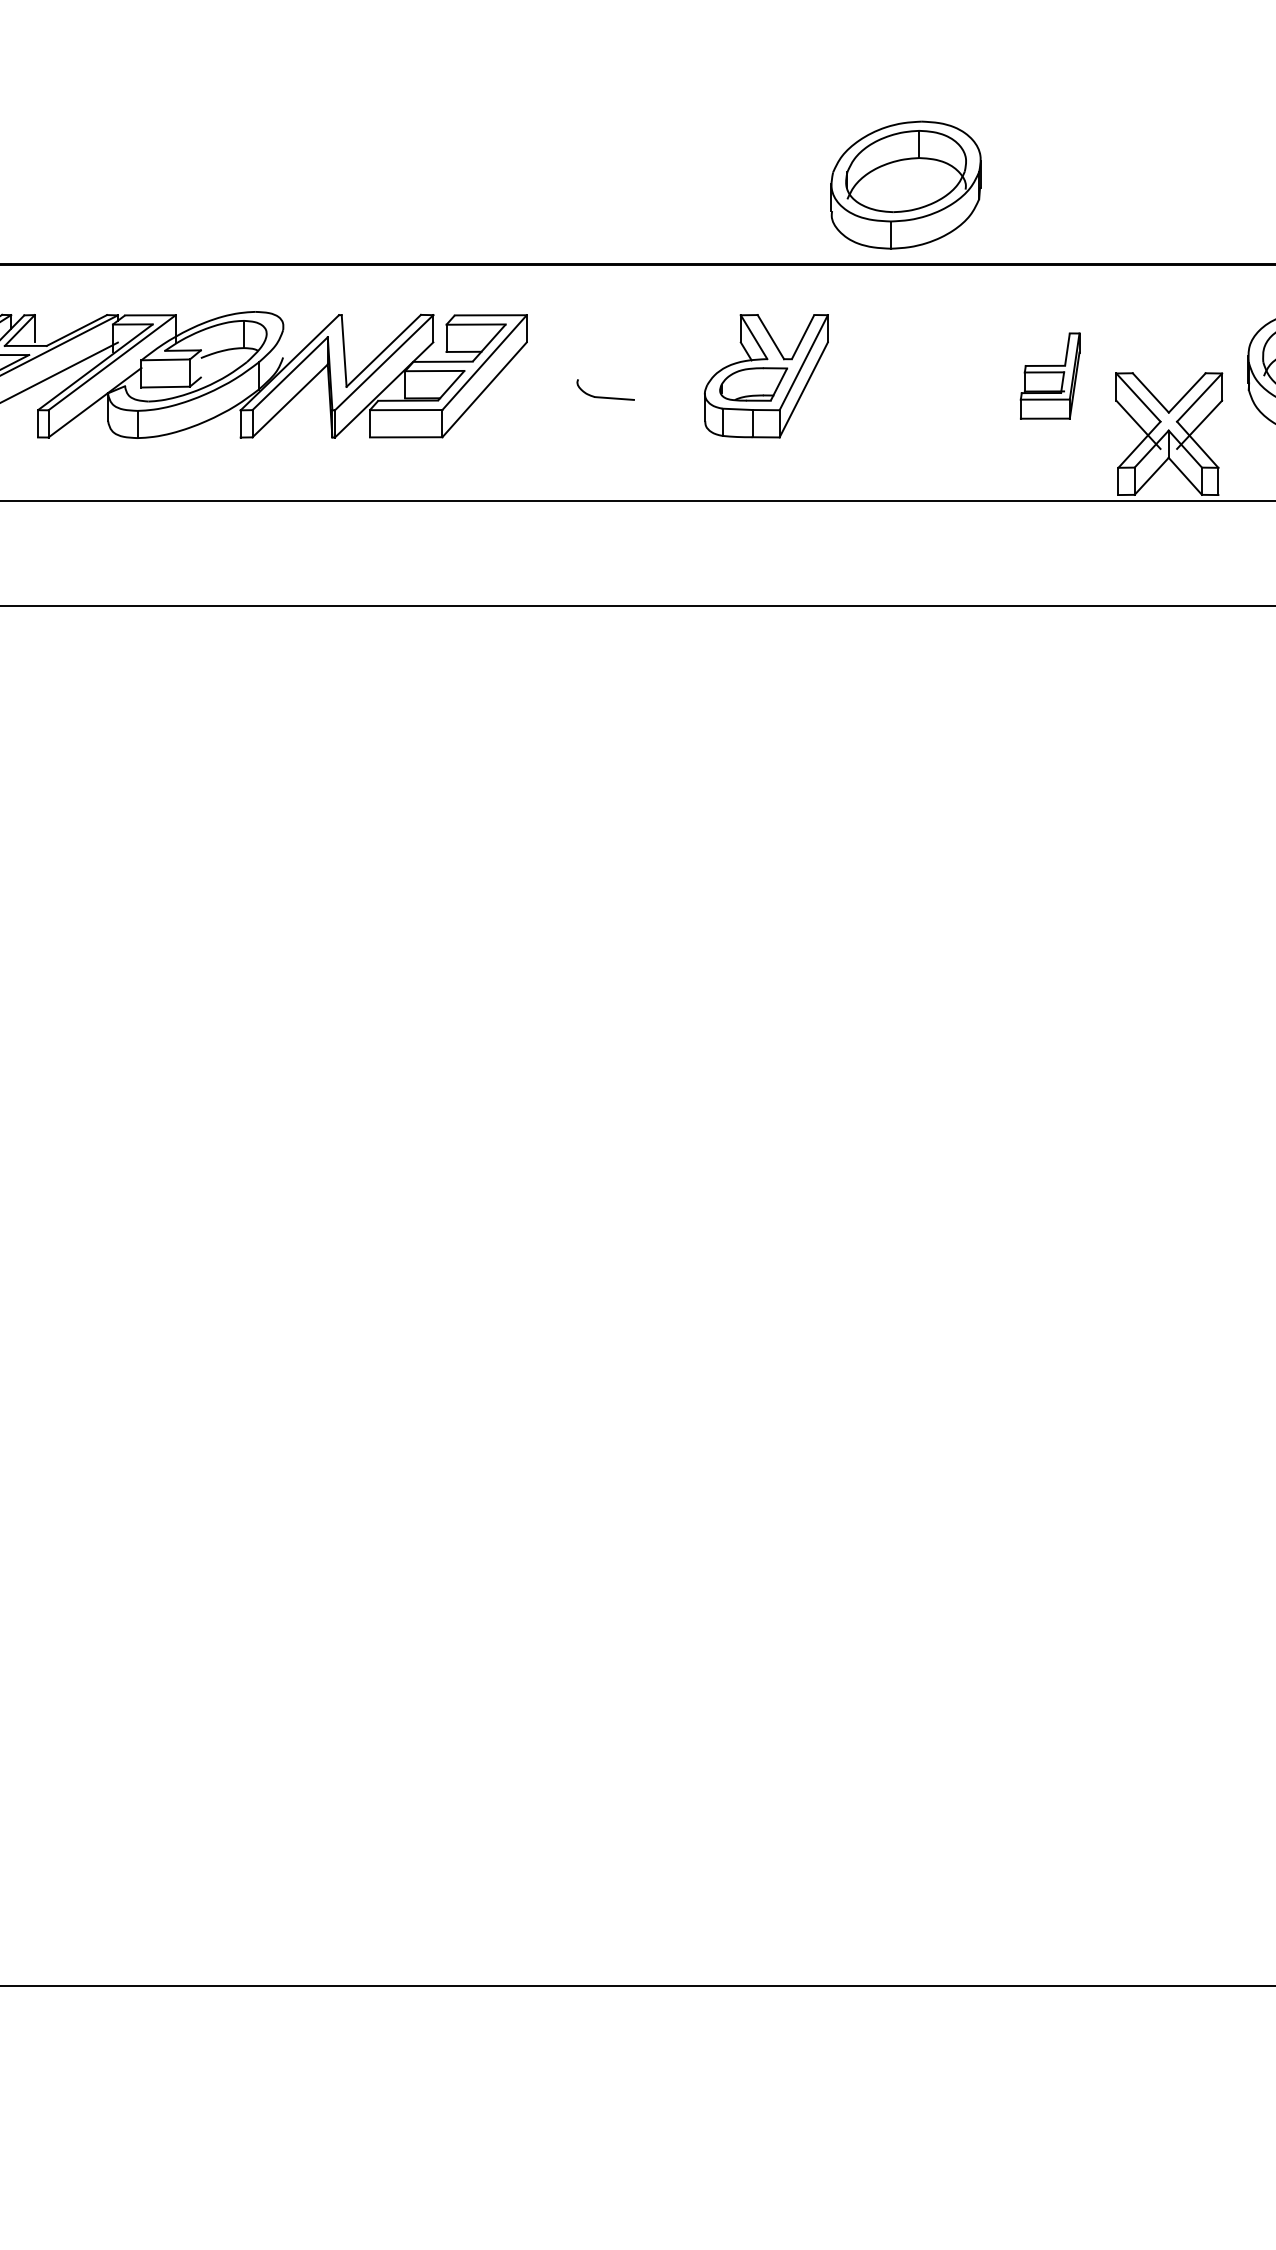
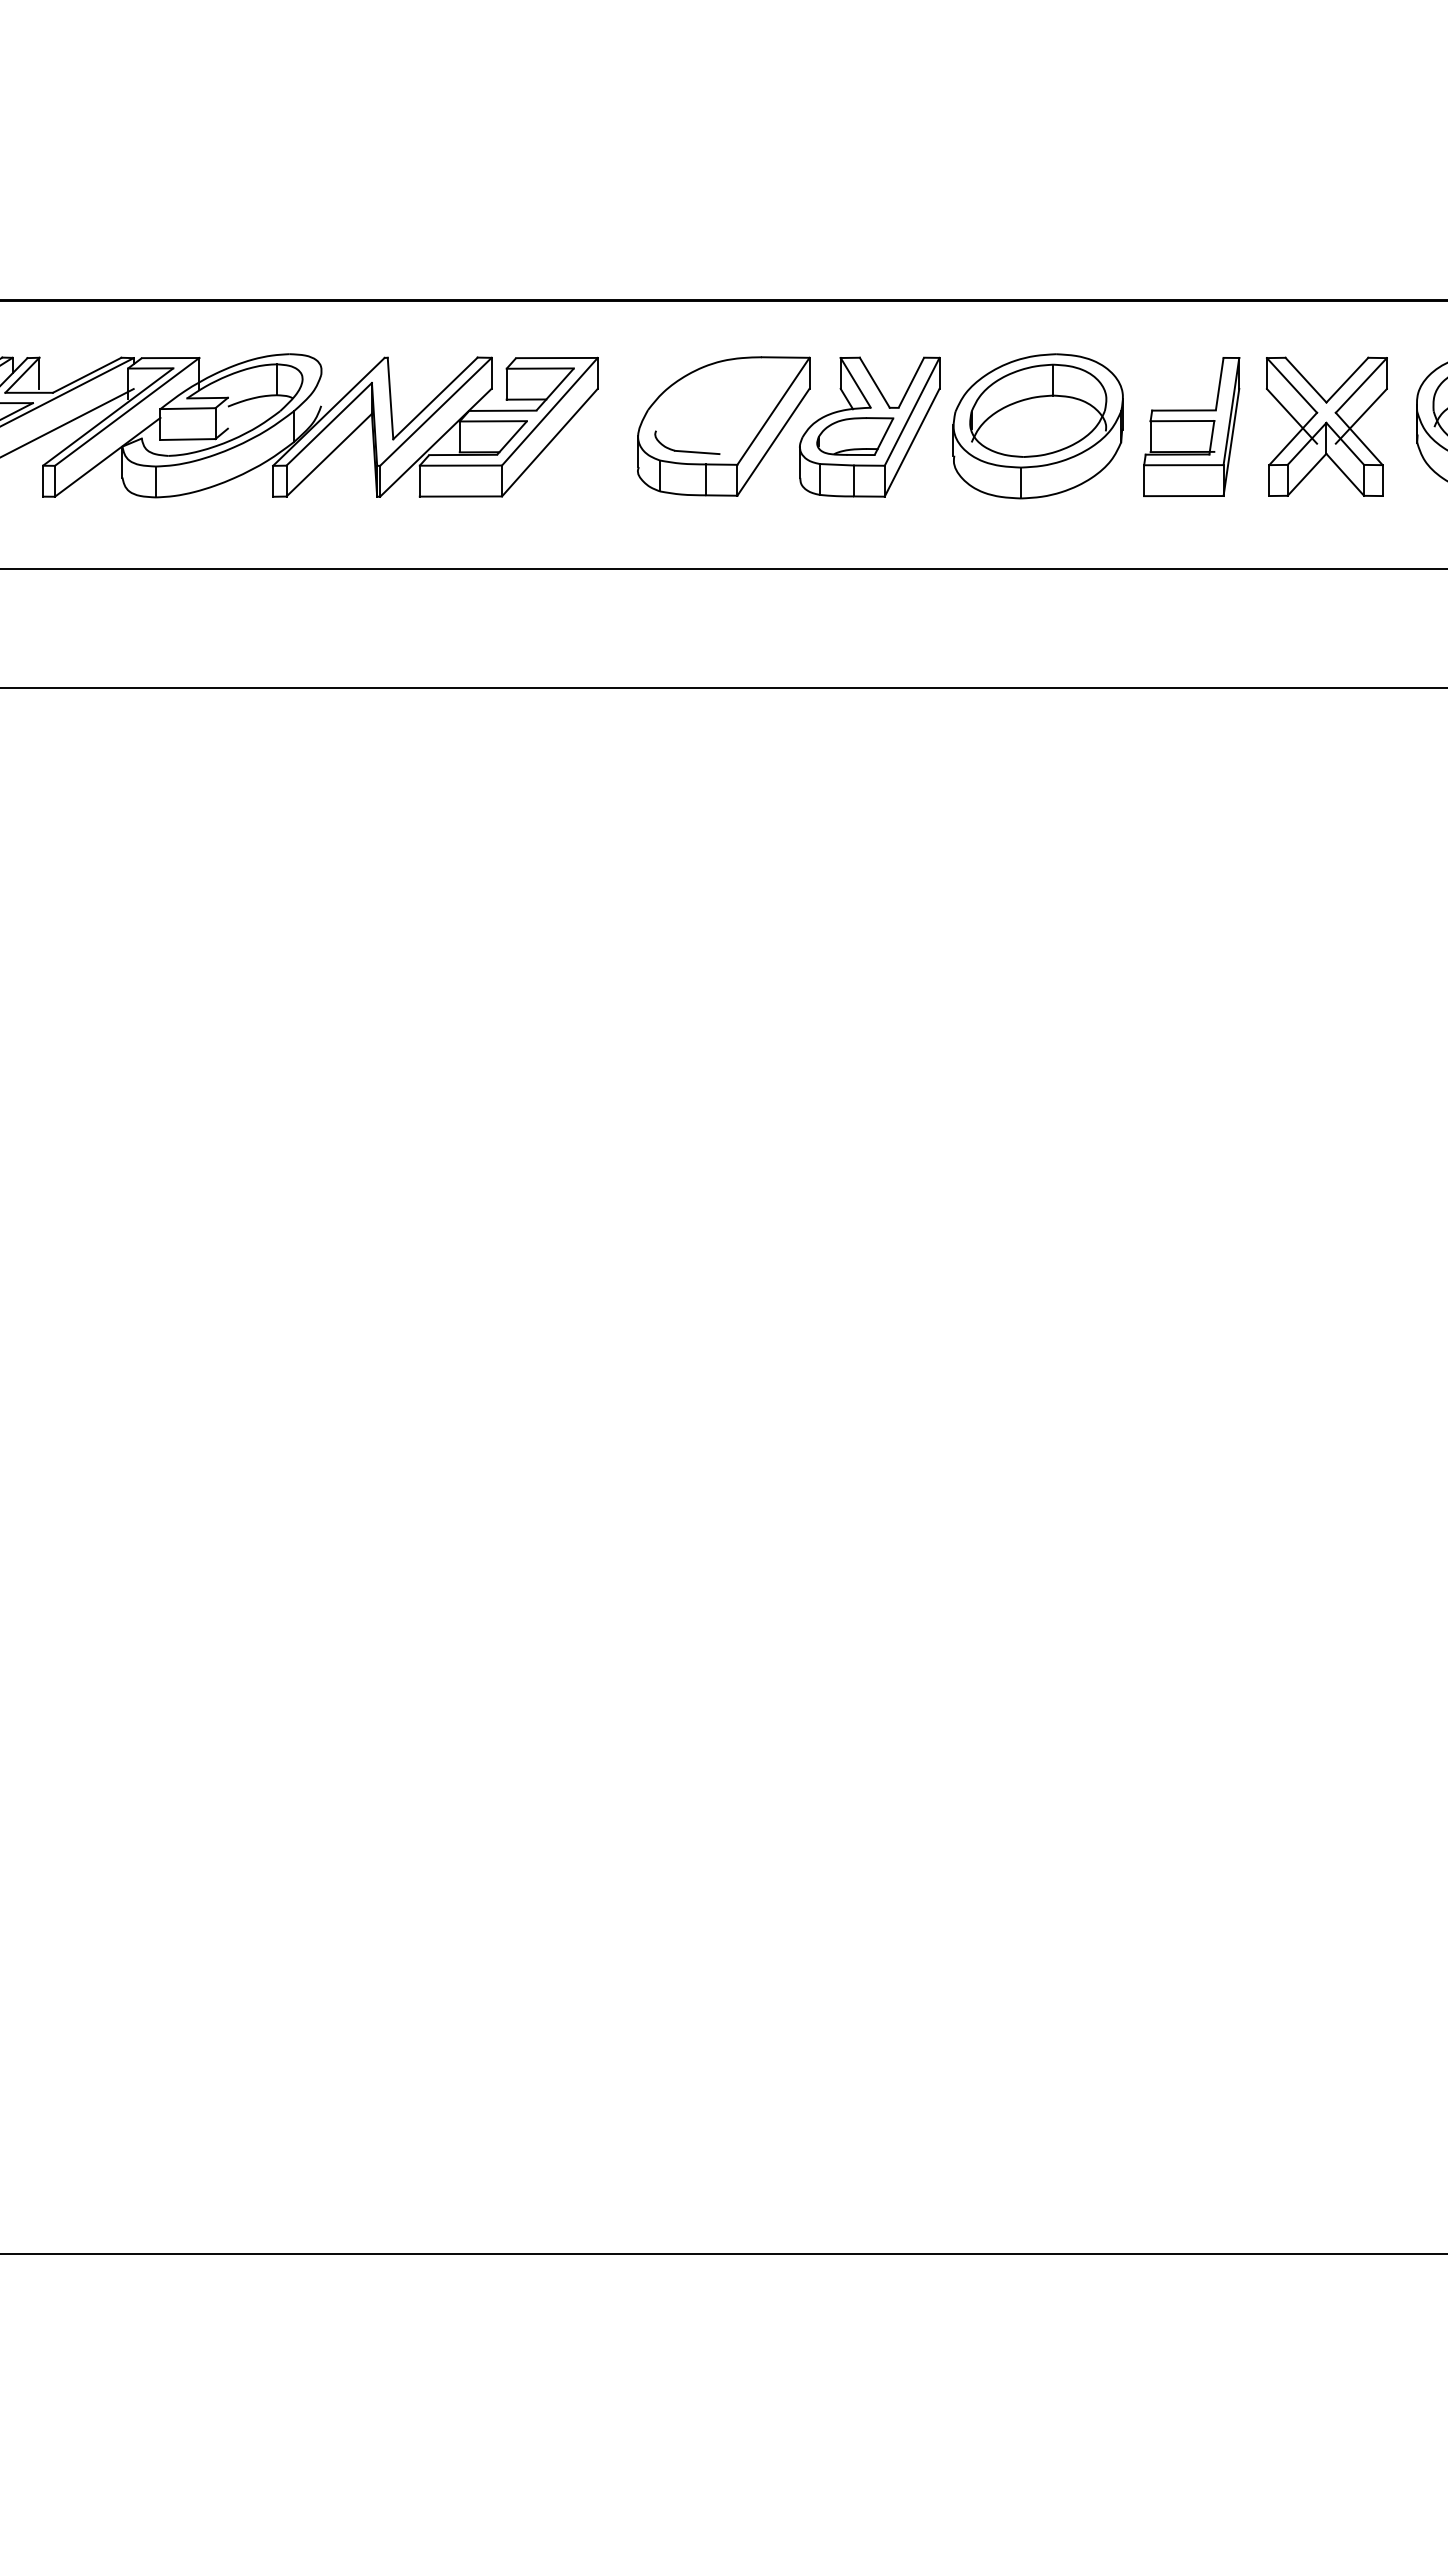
part: (905, 185) -> (1037, 426), moved
part: (637, 375) -> (723, 426), added
part: (1049, 375) -> (1191, 426), size x1.43
part: (1168, 433) -> (1326, 426), moved

